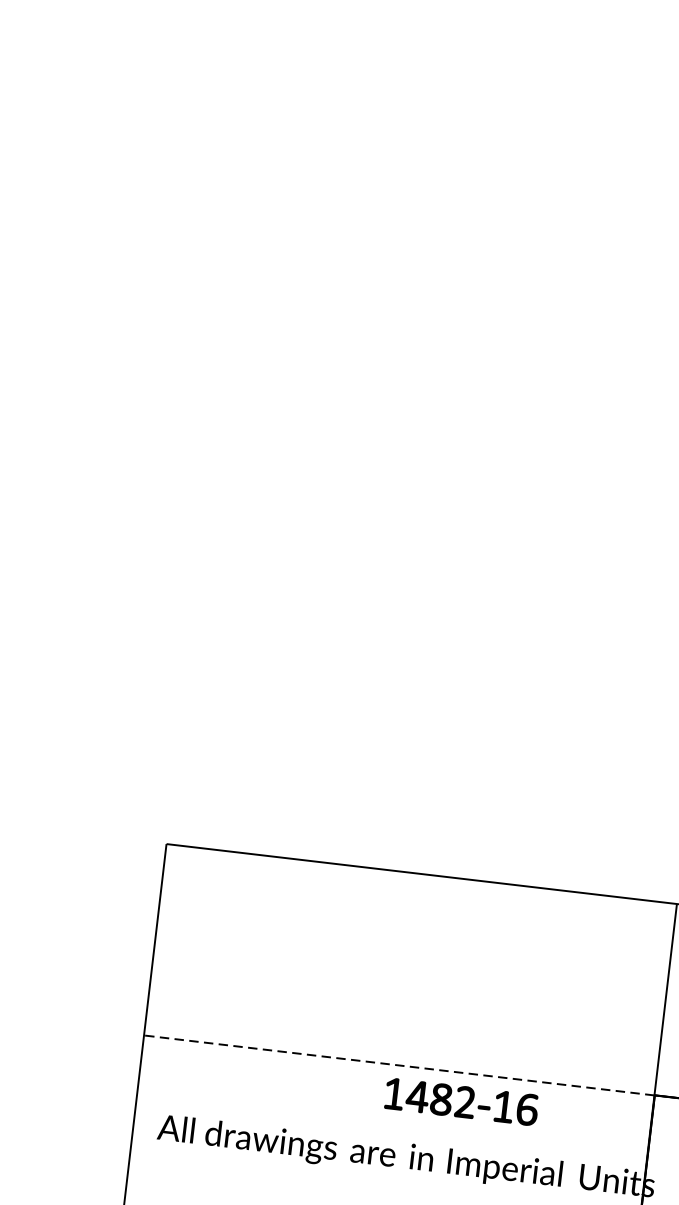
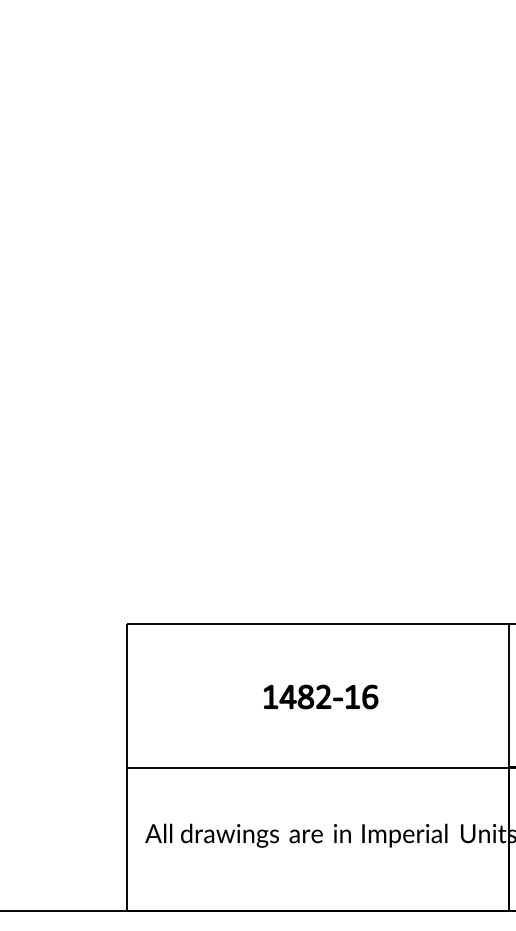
line: (398, 1065) -> (317, 767), dashed -> solid
part: (461, 1101) -> (320, 696), moved

